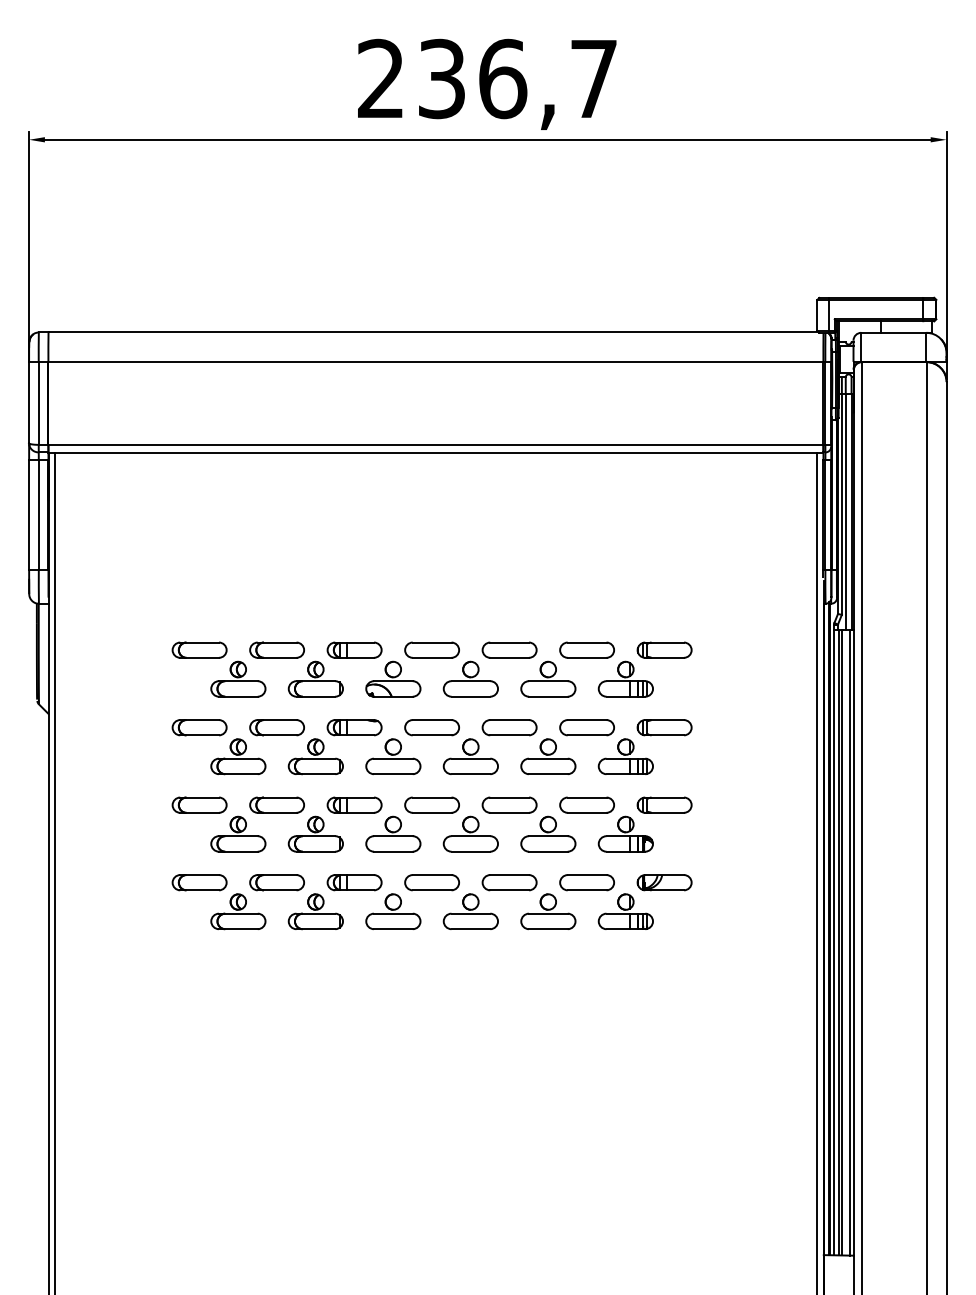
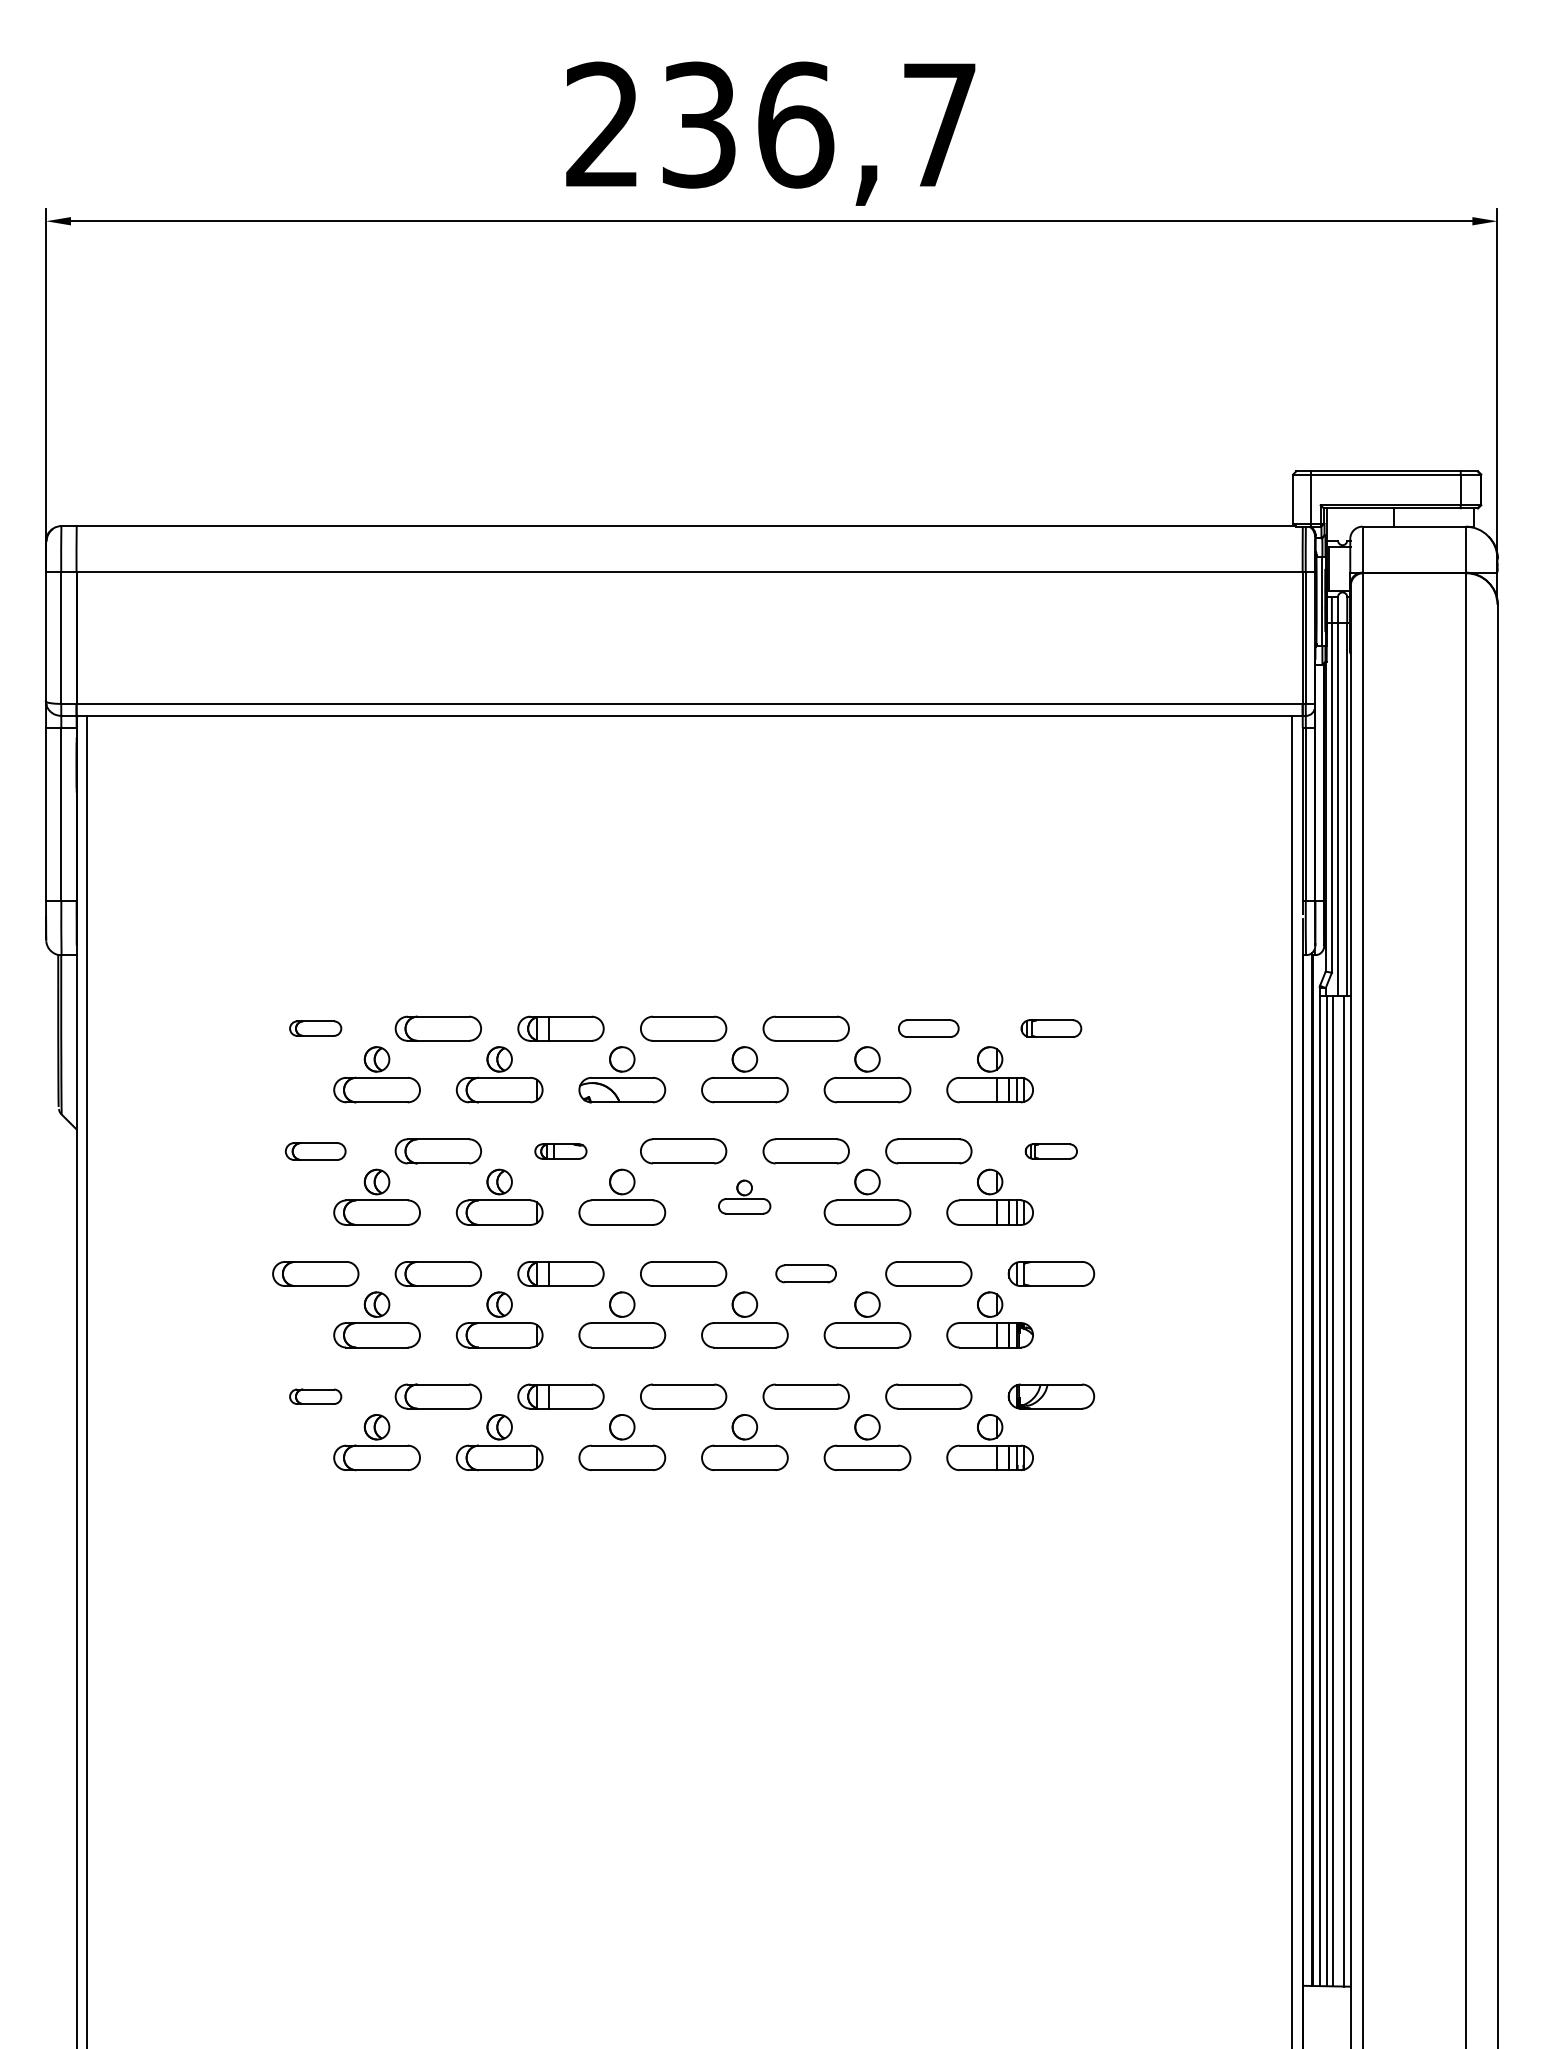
part: (199, 649) -> (315, 1027), size x0.6
part: (586, 649) -> (927, 1027), size x0.7
part: (664, 649) -> (1051, 1027), size x0.7
part: (199, 727) -> (315, 1151), size x0.7
part: (354, 727) -> (560, 1151), size x0.6
part: (664, 727) -> (1051, 1151), size x0.6
part: (470, 756) -> (744, 1196), size x0.6
part: (509, 804) -> (806, 1272), size x0.7
part: (199, 882) -> (315, 1396), size x0.6

